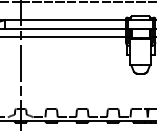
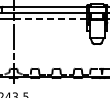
line: (73, 36) -> (50, 18), solid -> dashed

